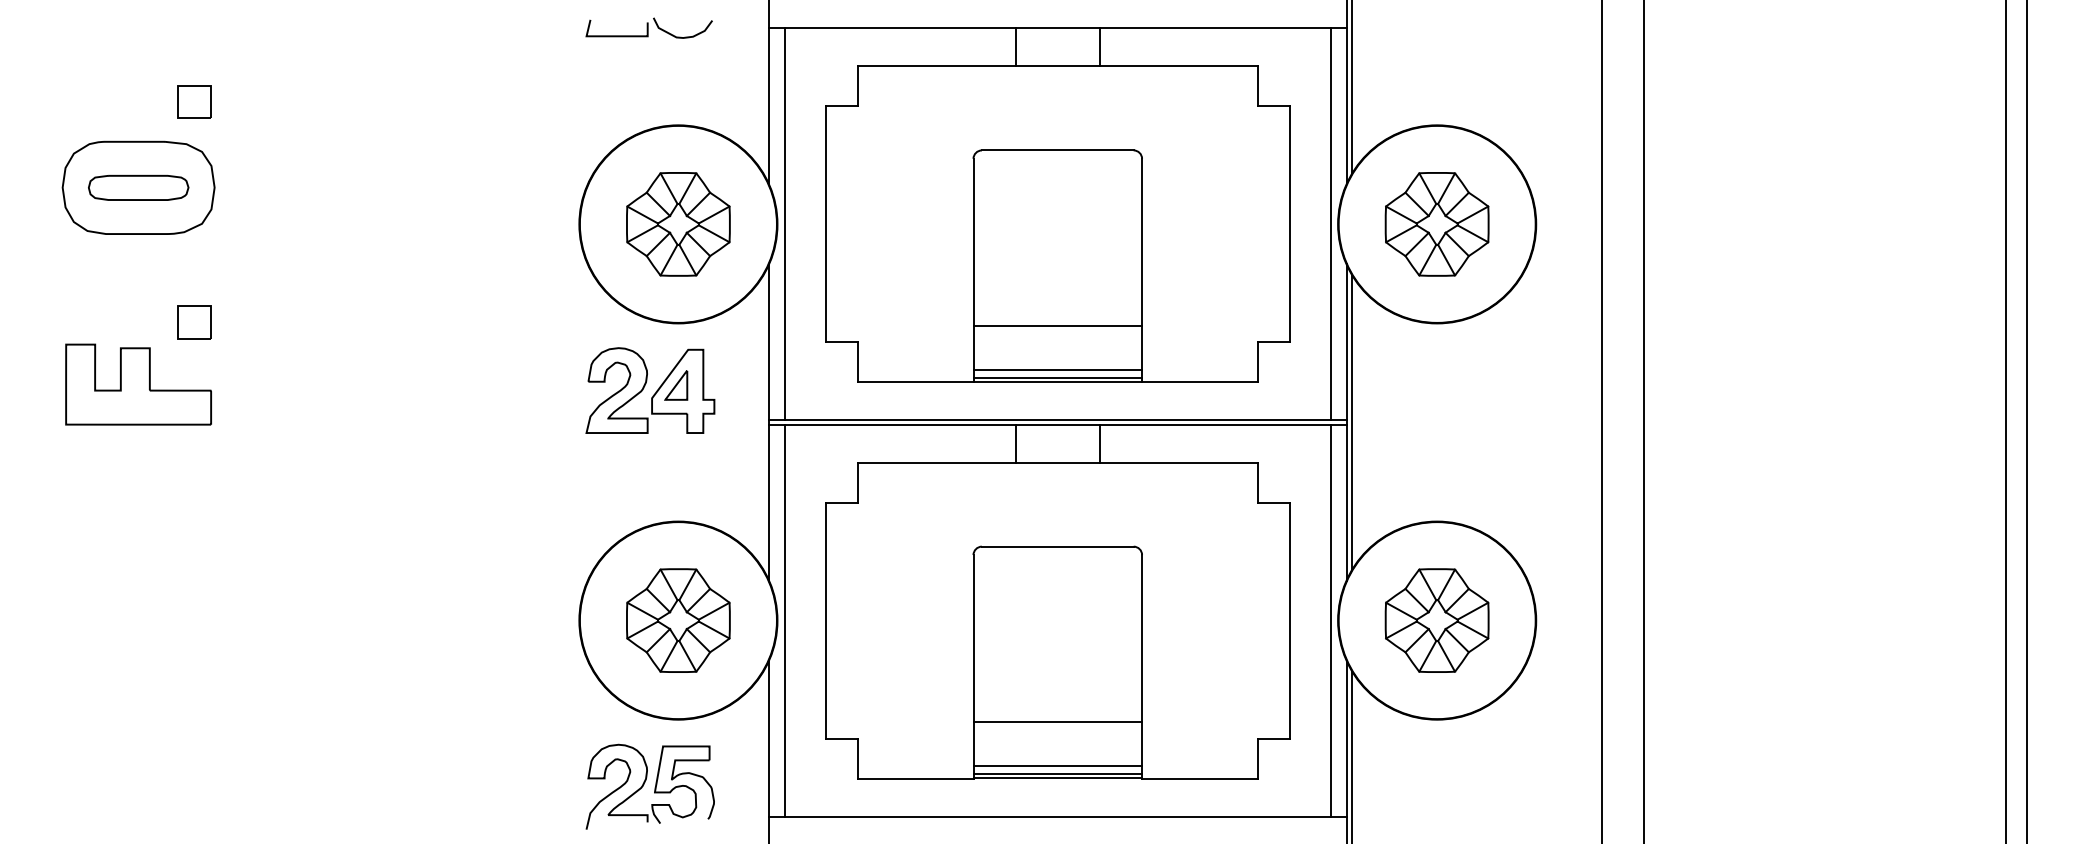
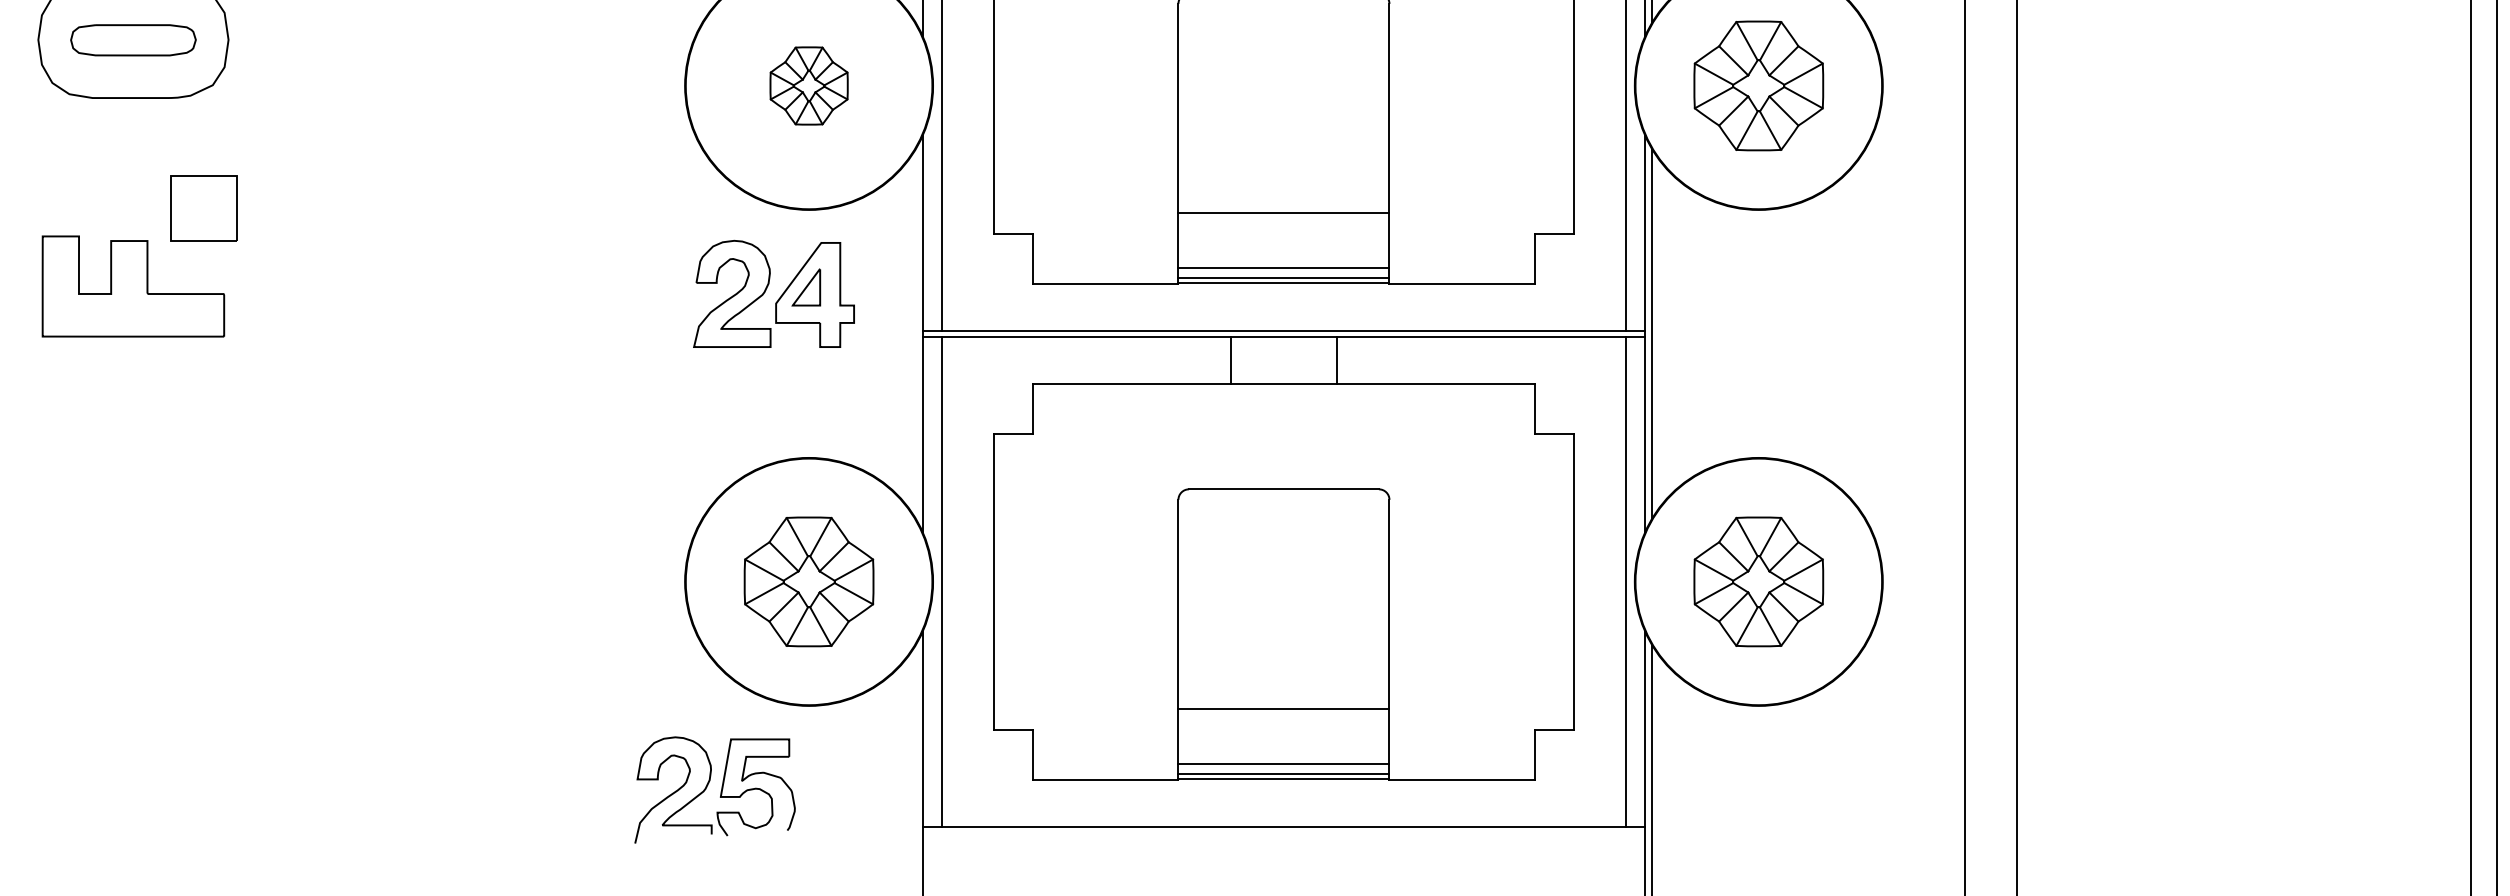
part: (678, 224) -> (809, 86), size x0.6
part: (194, 322) -> (203, 208), size x1.6
part: (649, 786) -> (714, 789), moved

